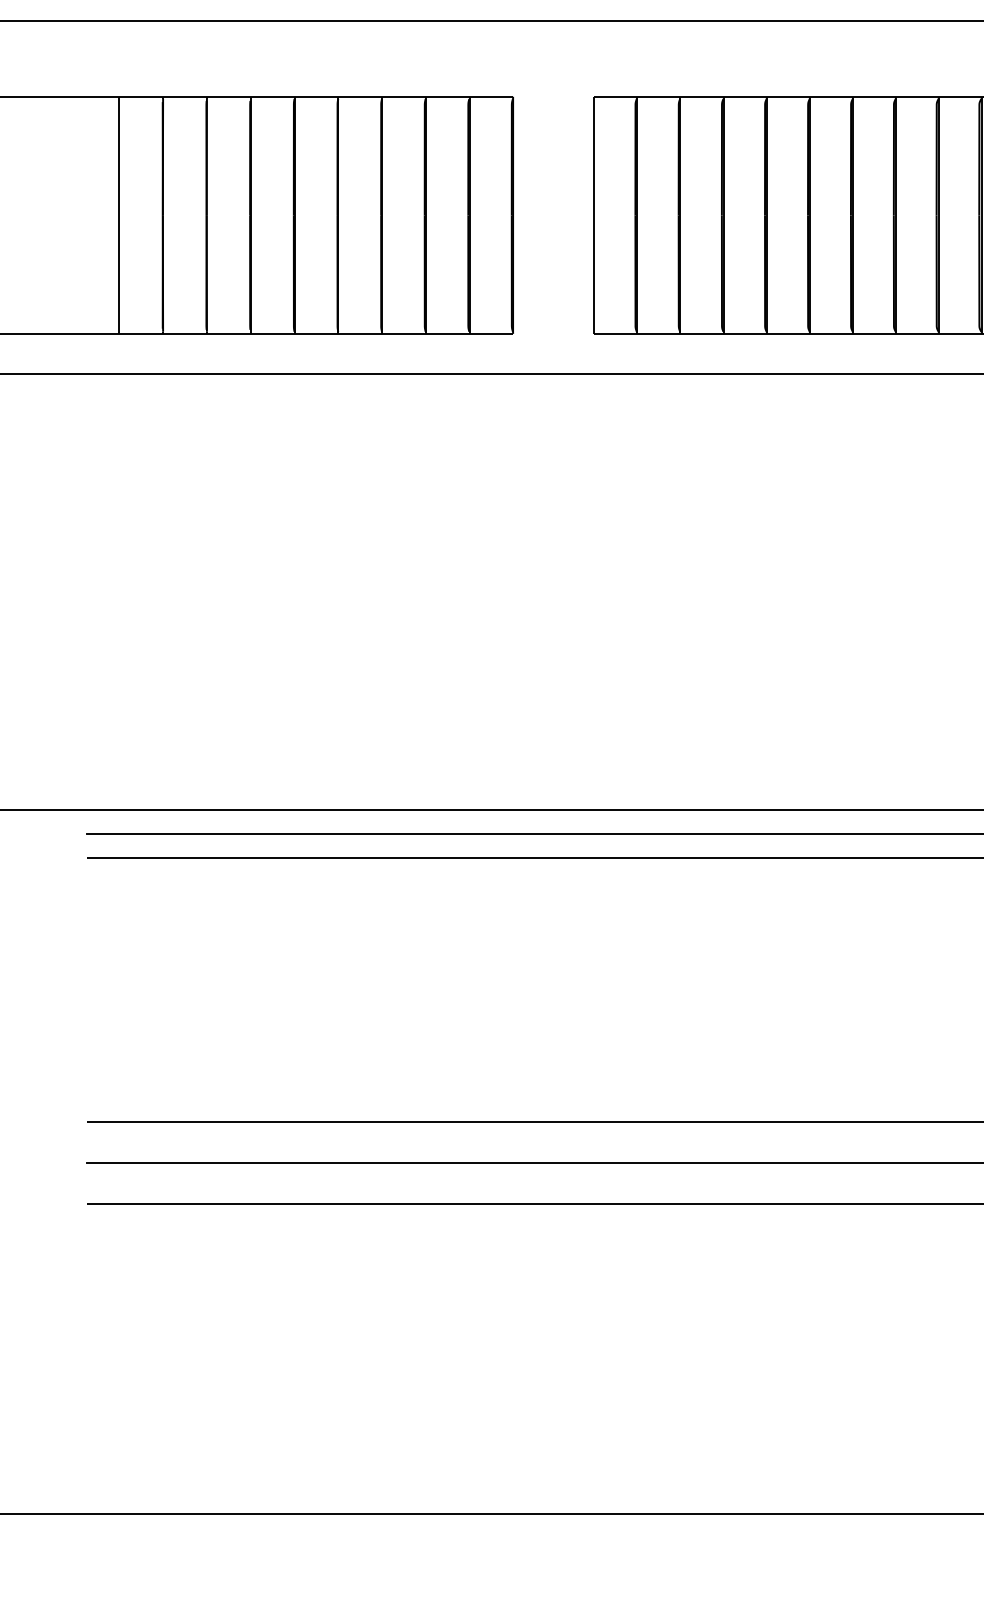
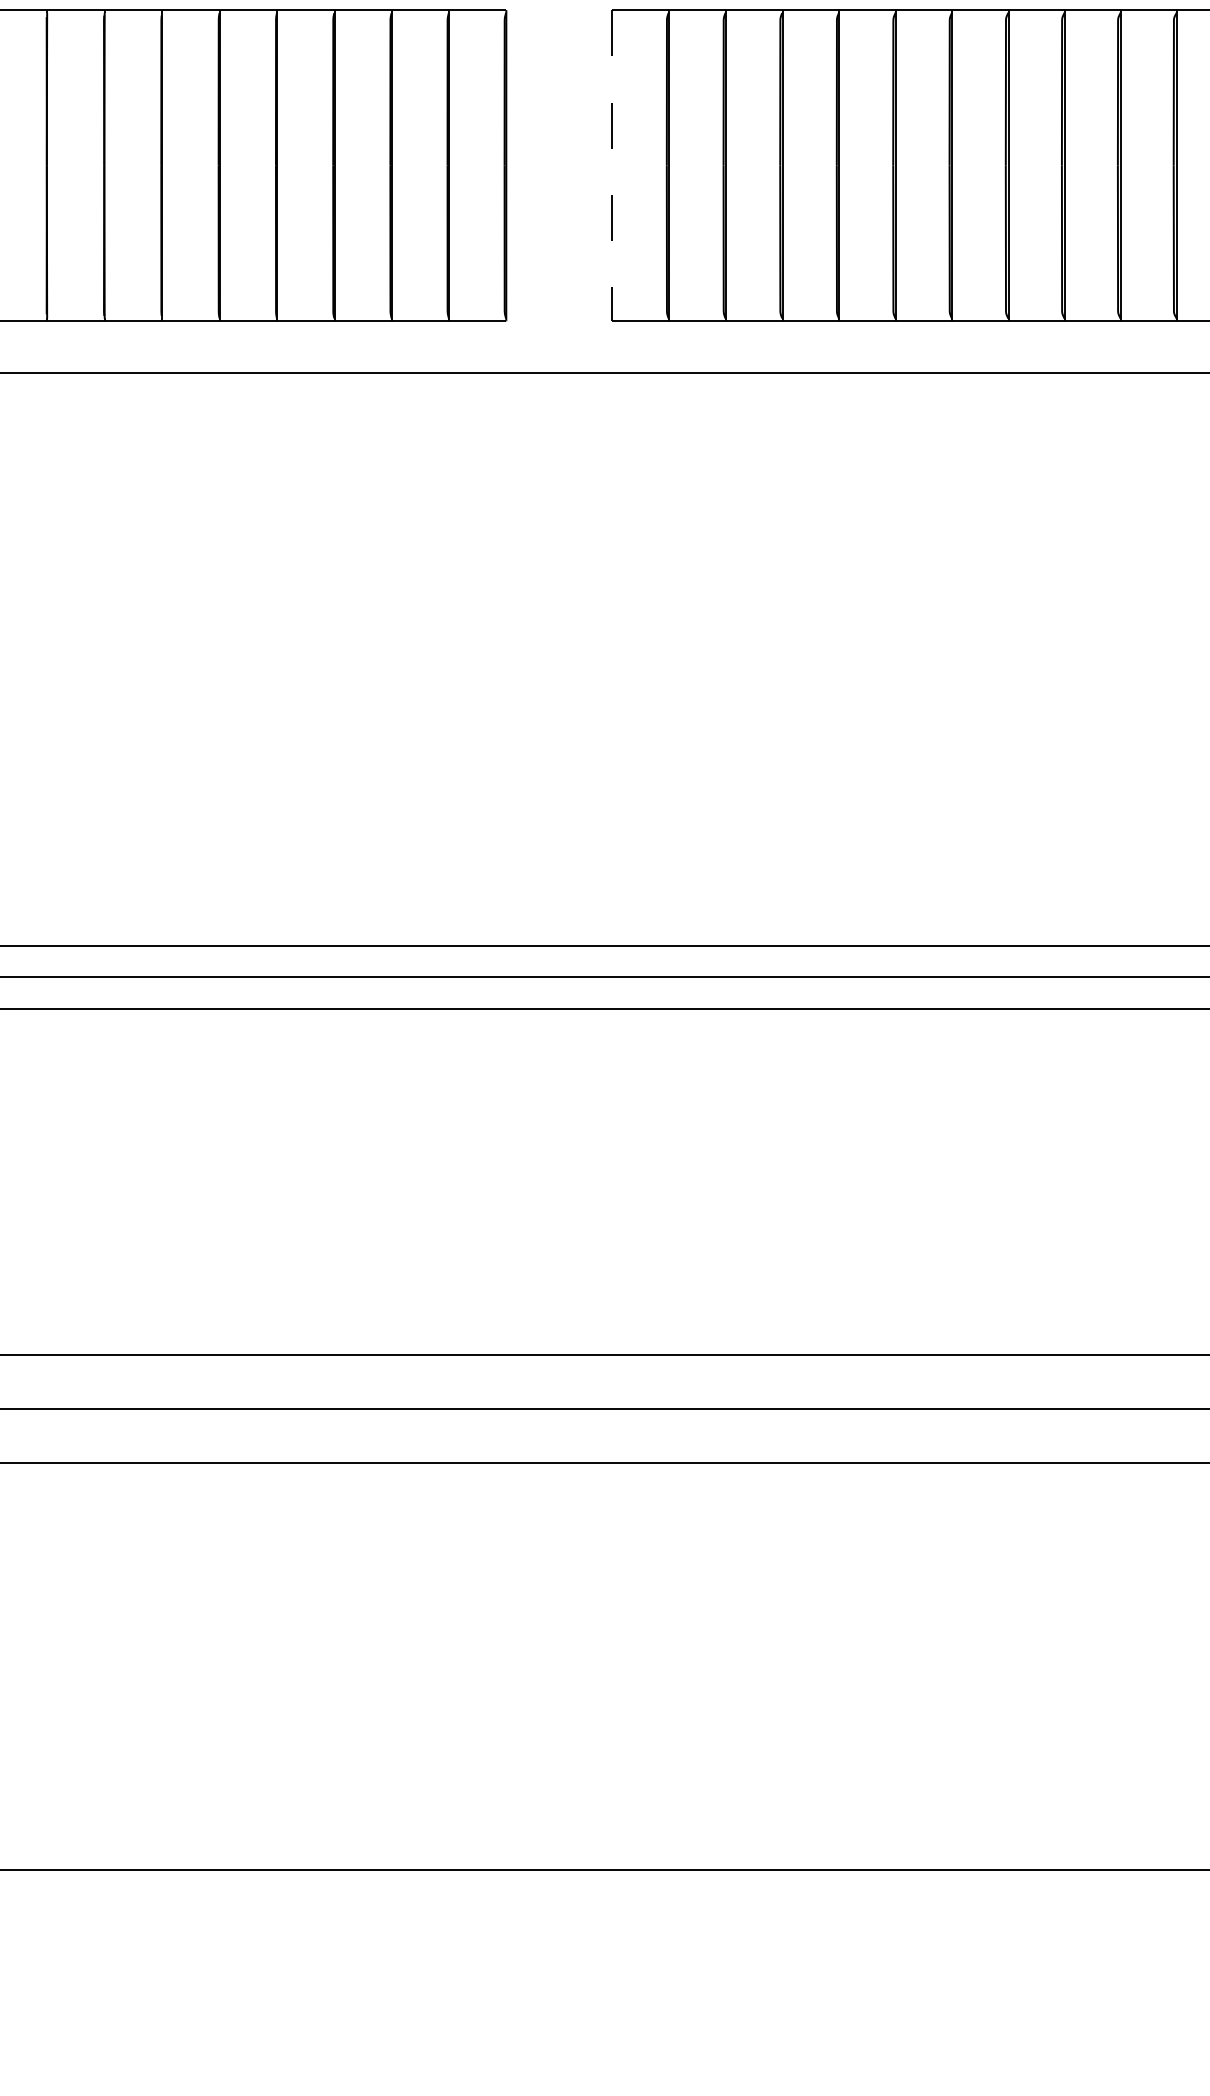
line: (593, 215) -> (611, 165), solid -> dashed

